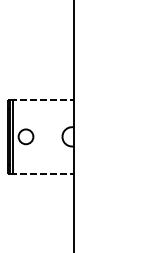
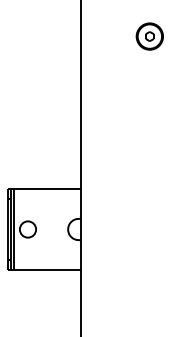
line: (42, 99) -> (46, 188), dashed -> solid
line: (42, 174) -> (46, 270), dashed -> solid

